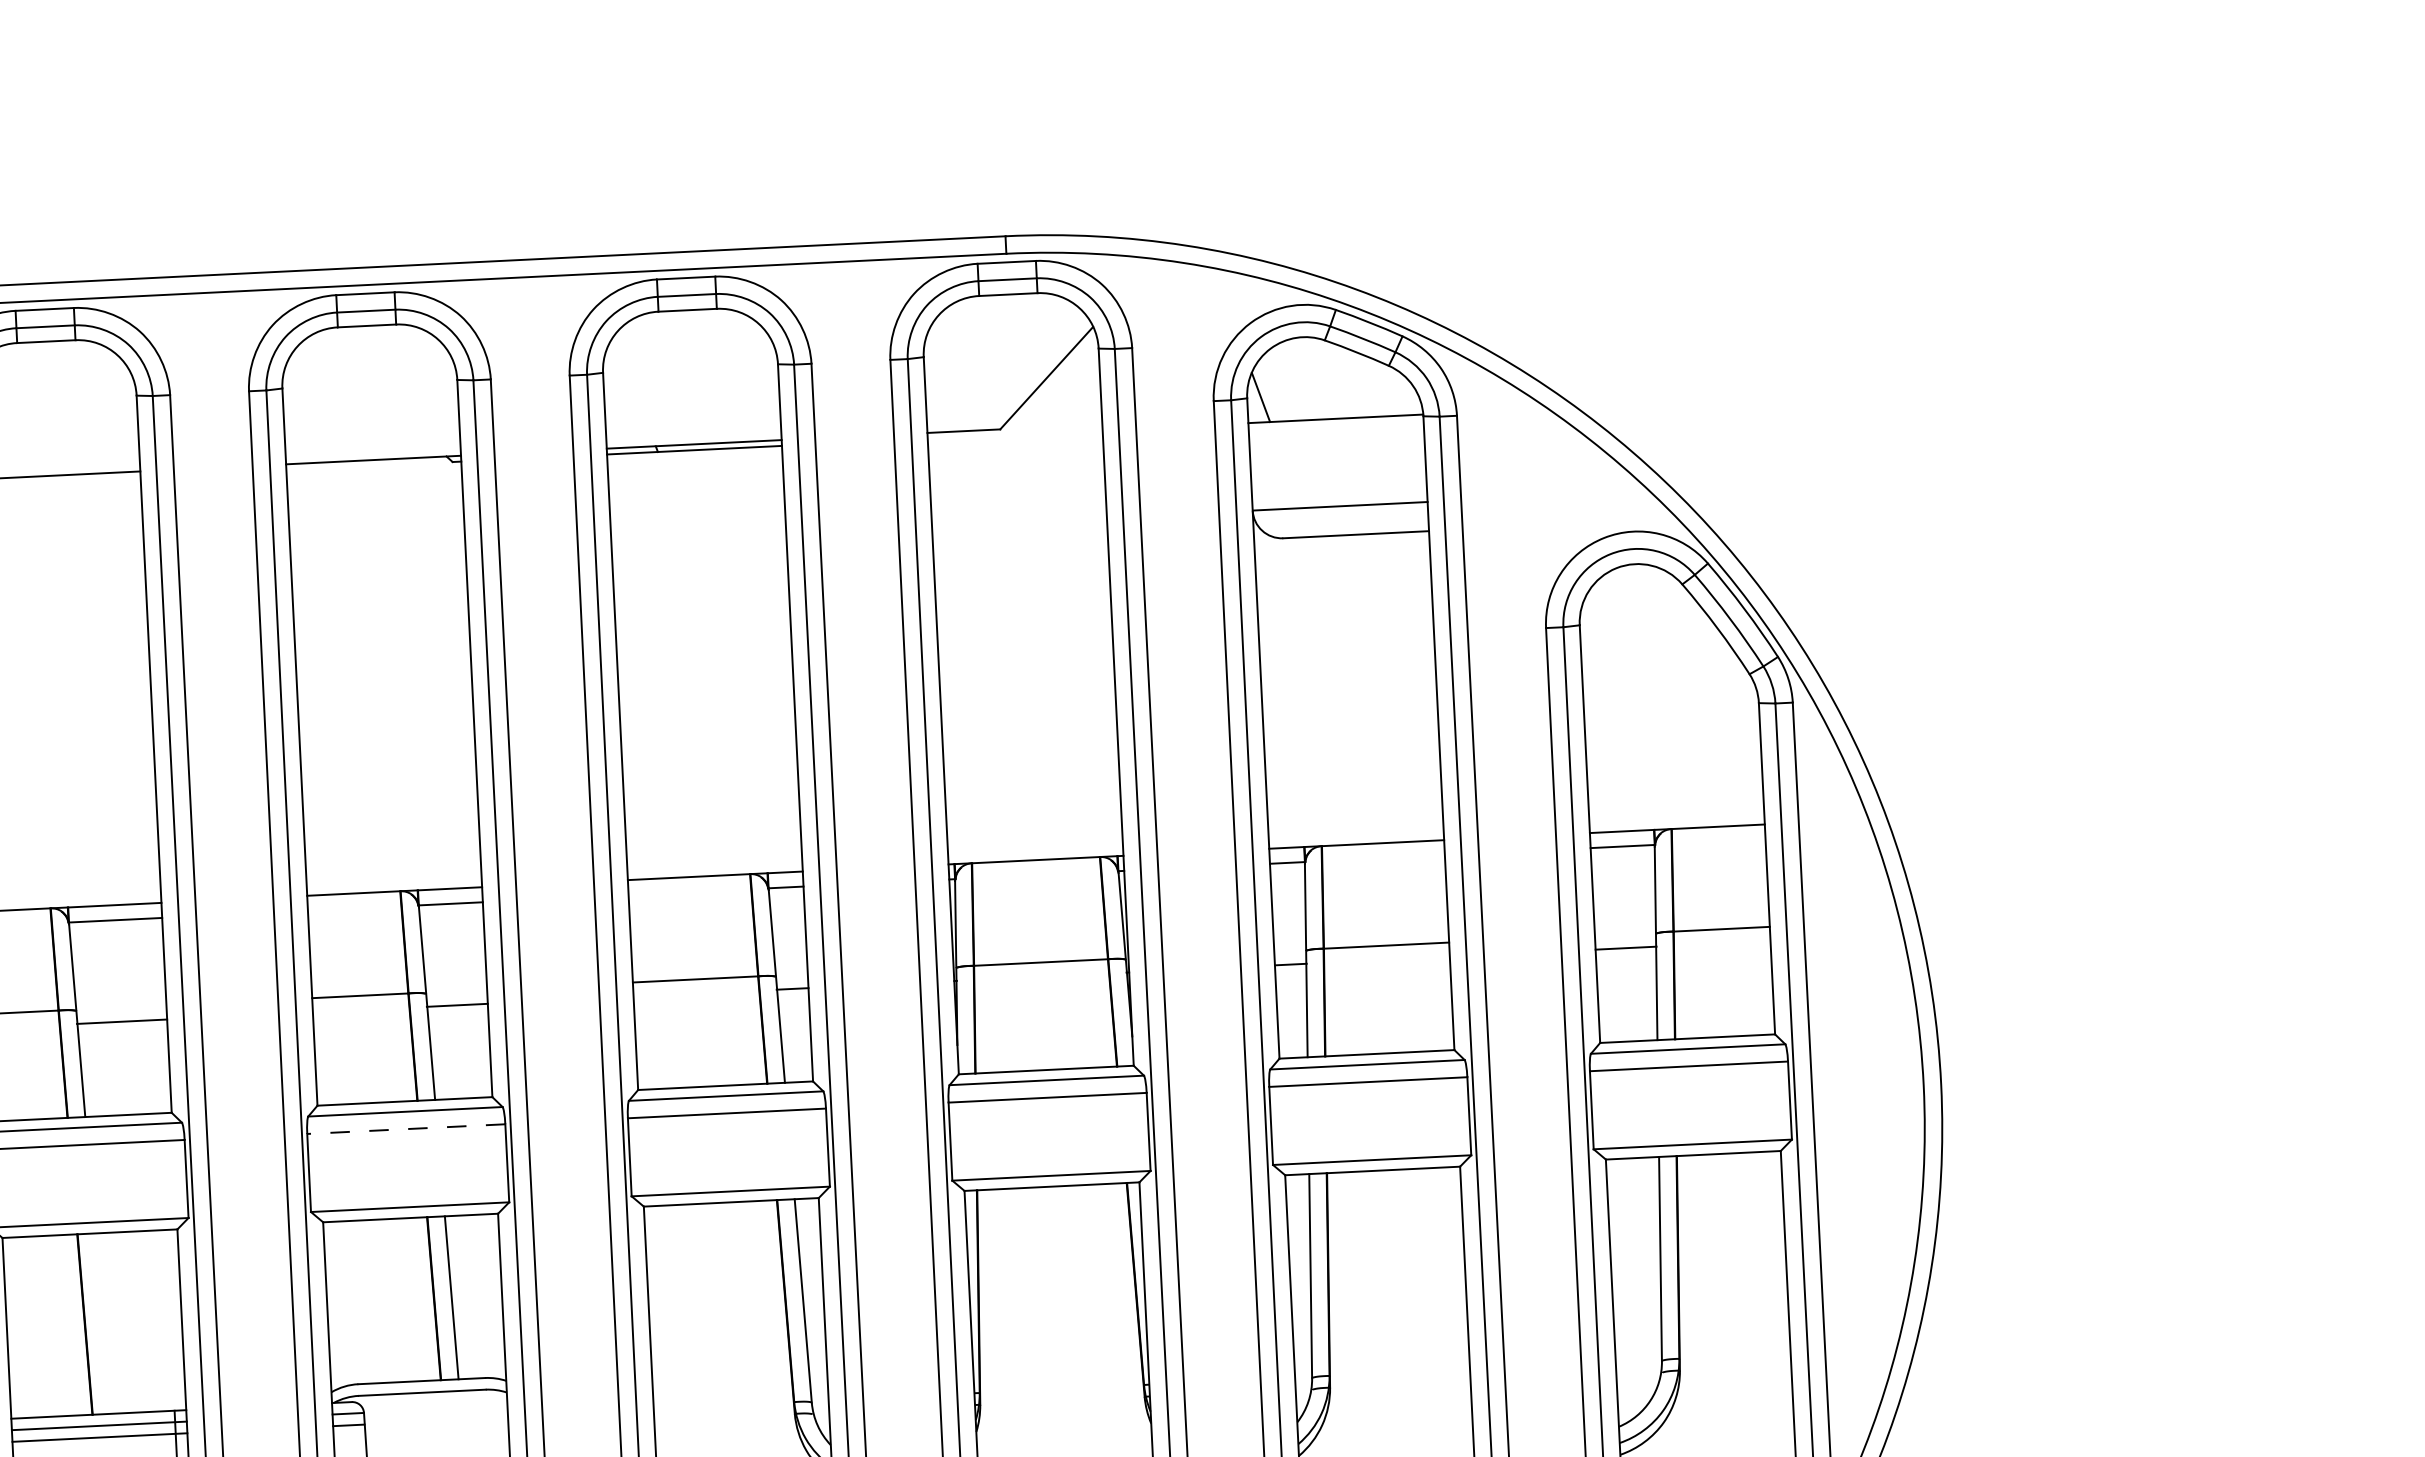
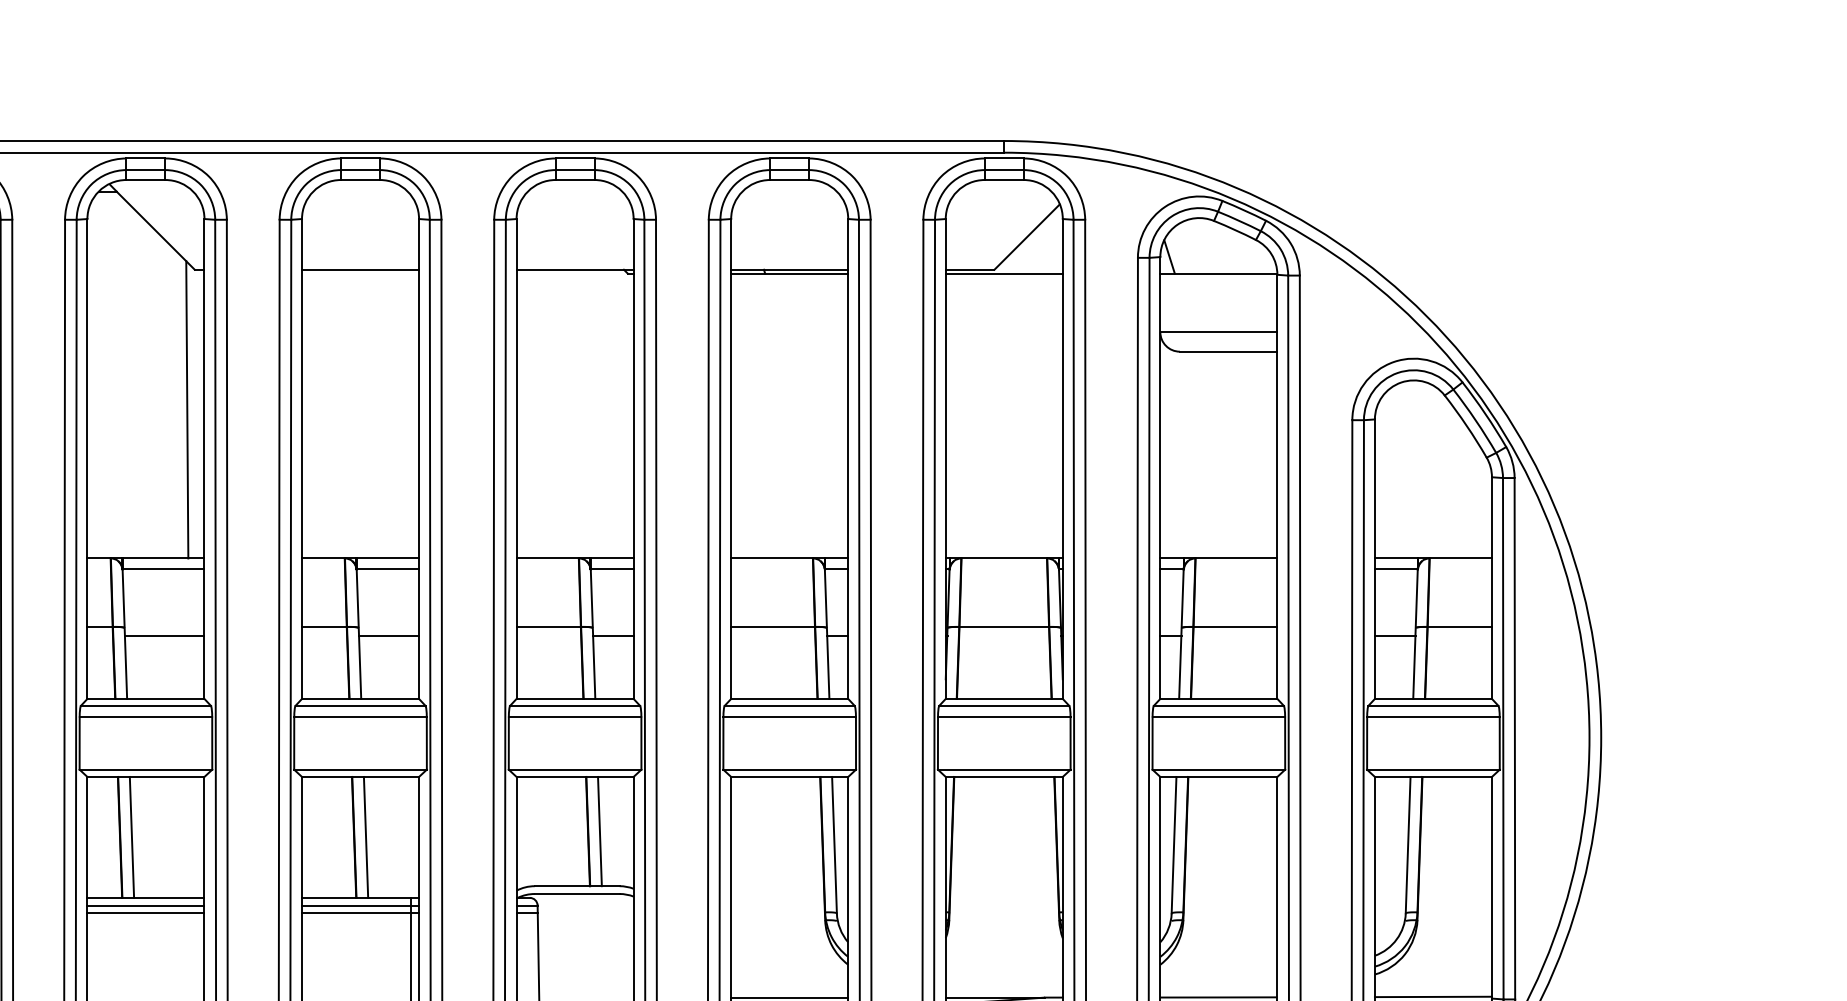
line: (1014, 434) -> (1003, 273), added
line: (405, 1129) -> (574, 717), dashed -> solid
line: (101, 1322) -> (365, 836), added

